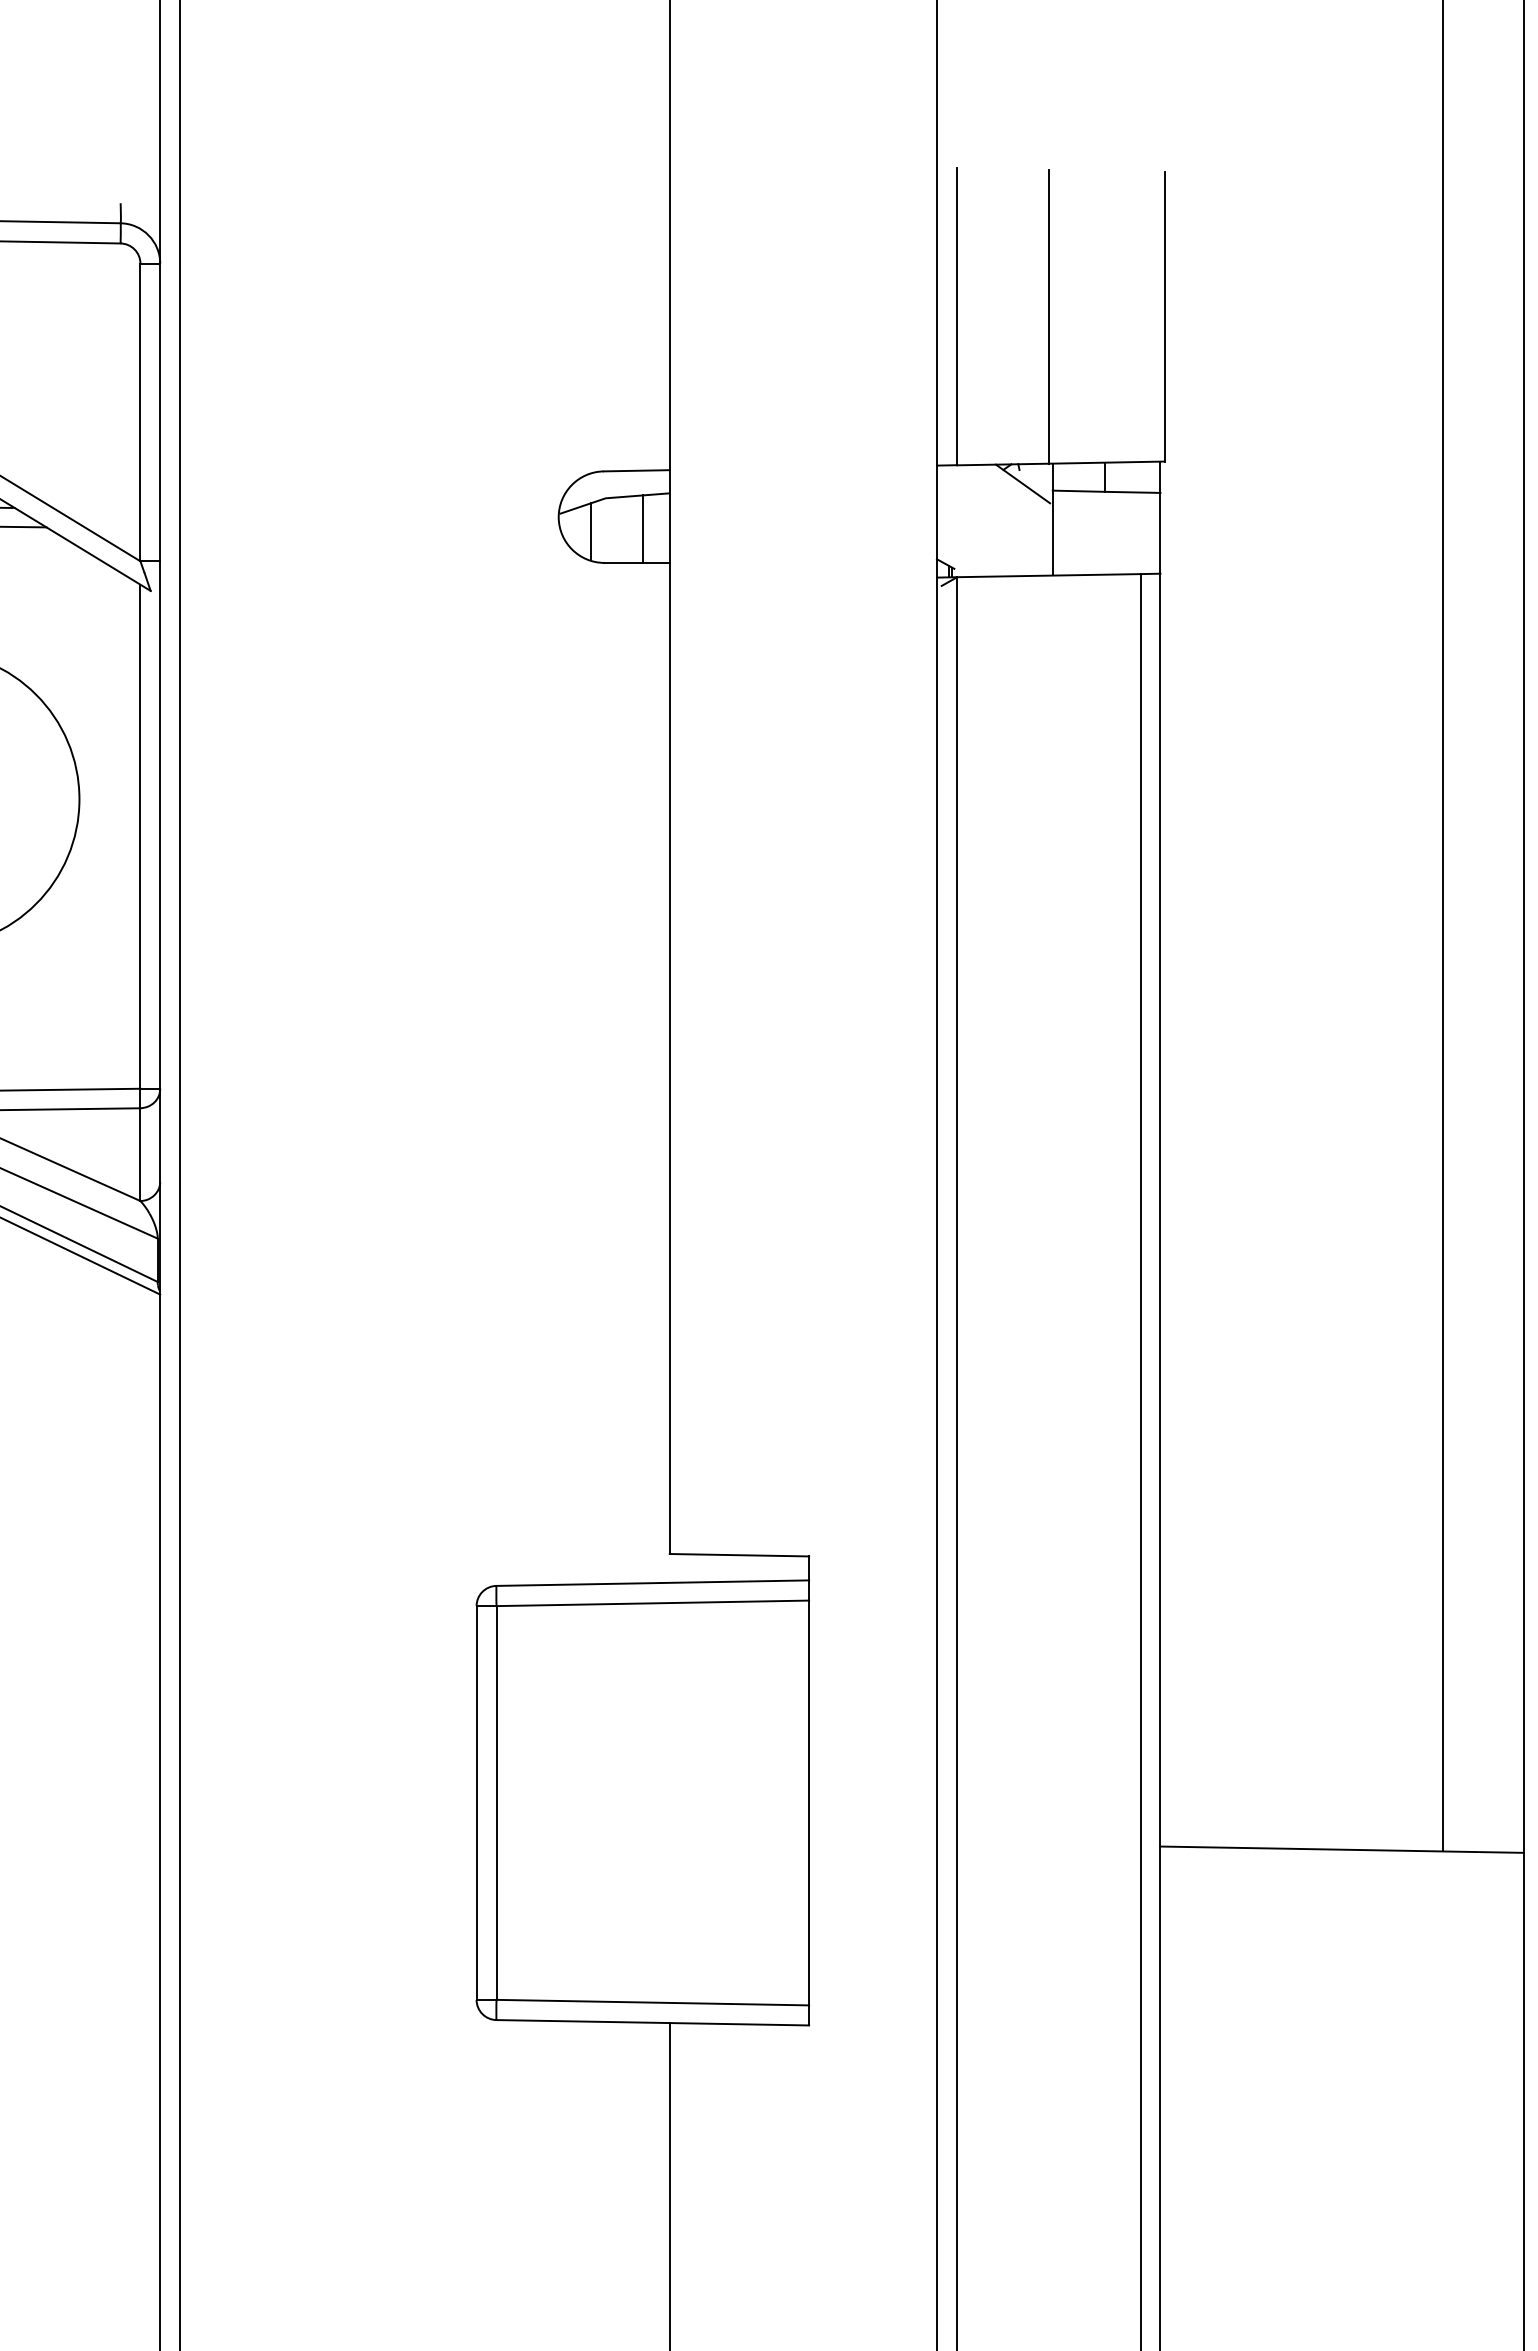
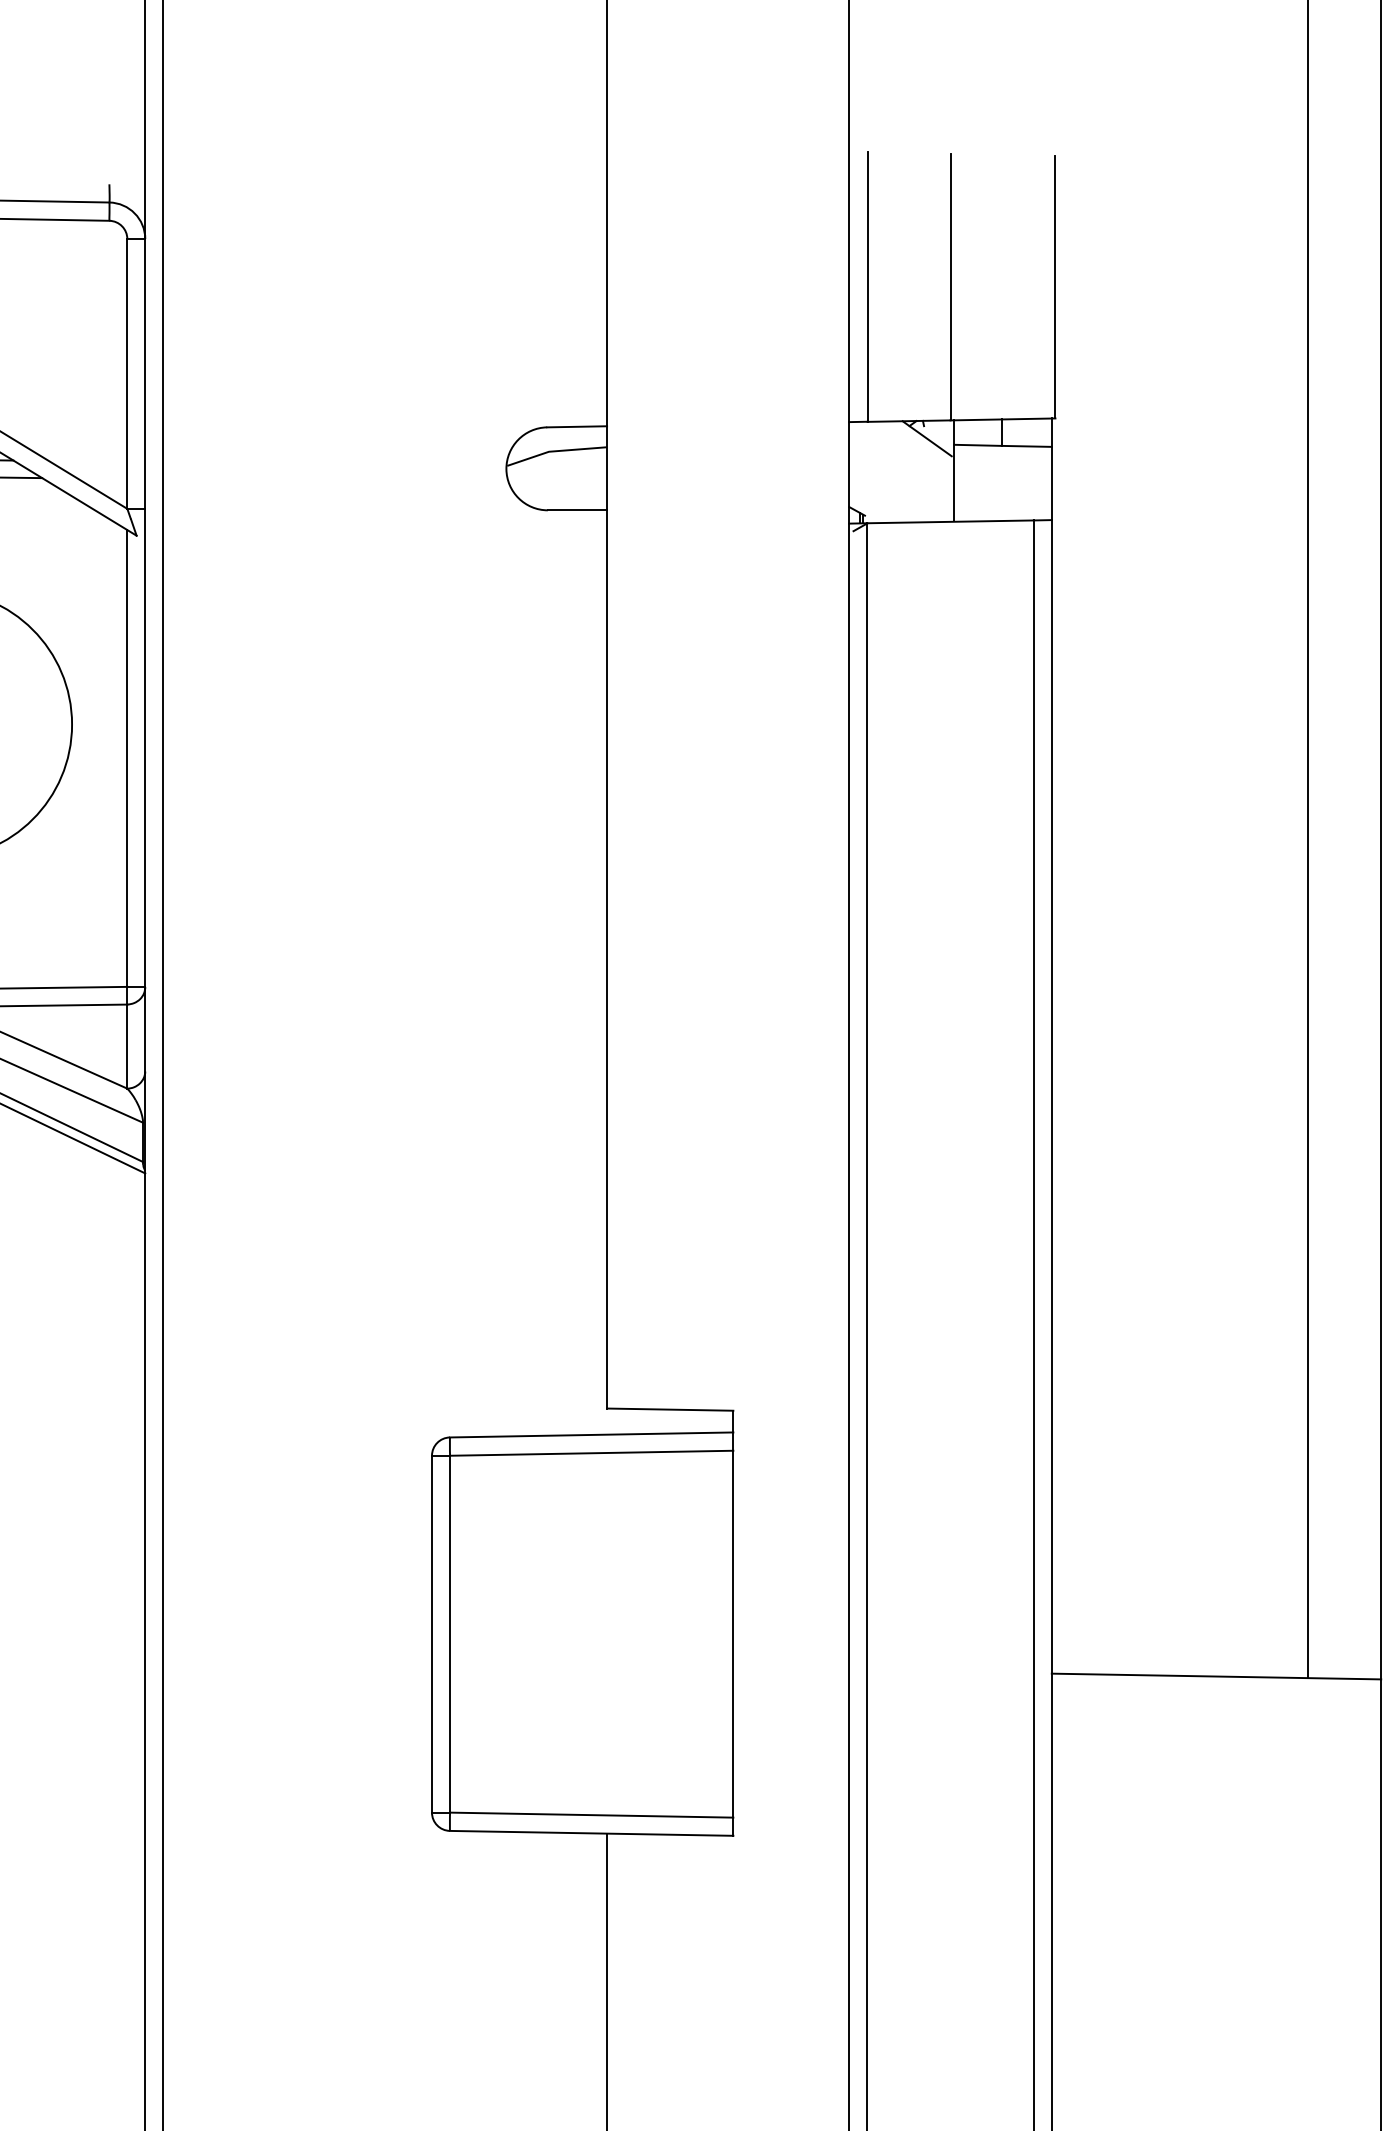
line: (642, 528) -> (582, 479), removed
line: (591, 531) -> (536, 481), removed

